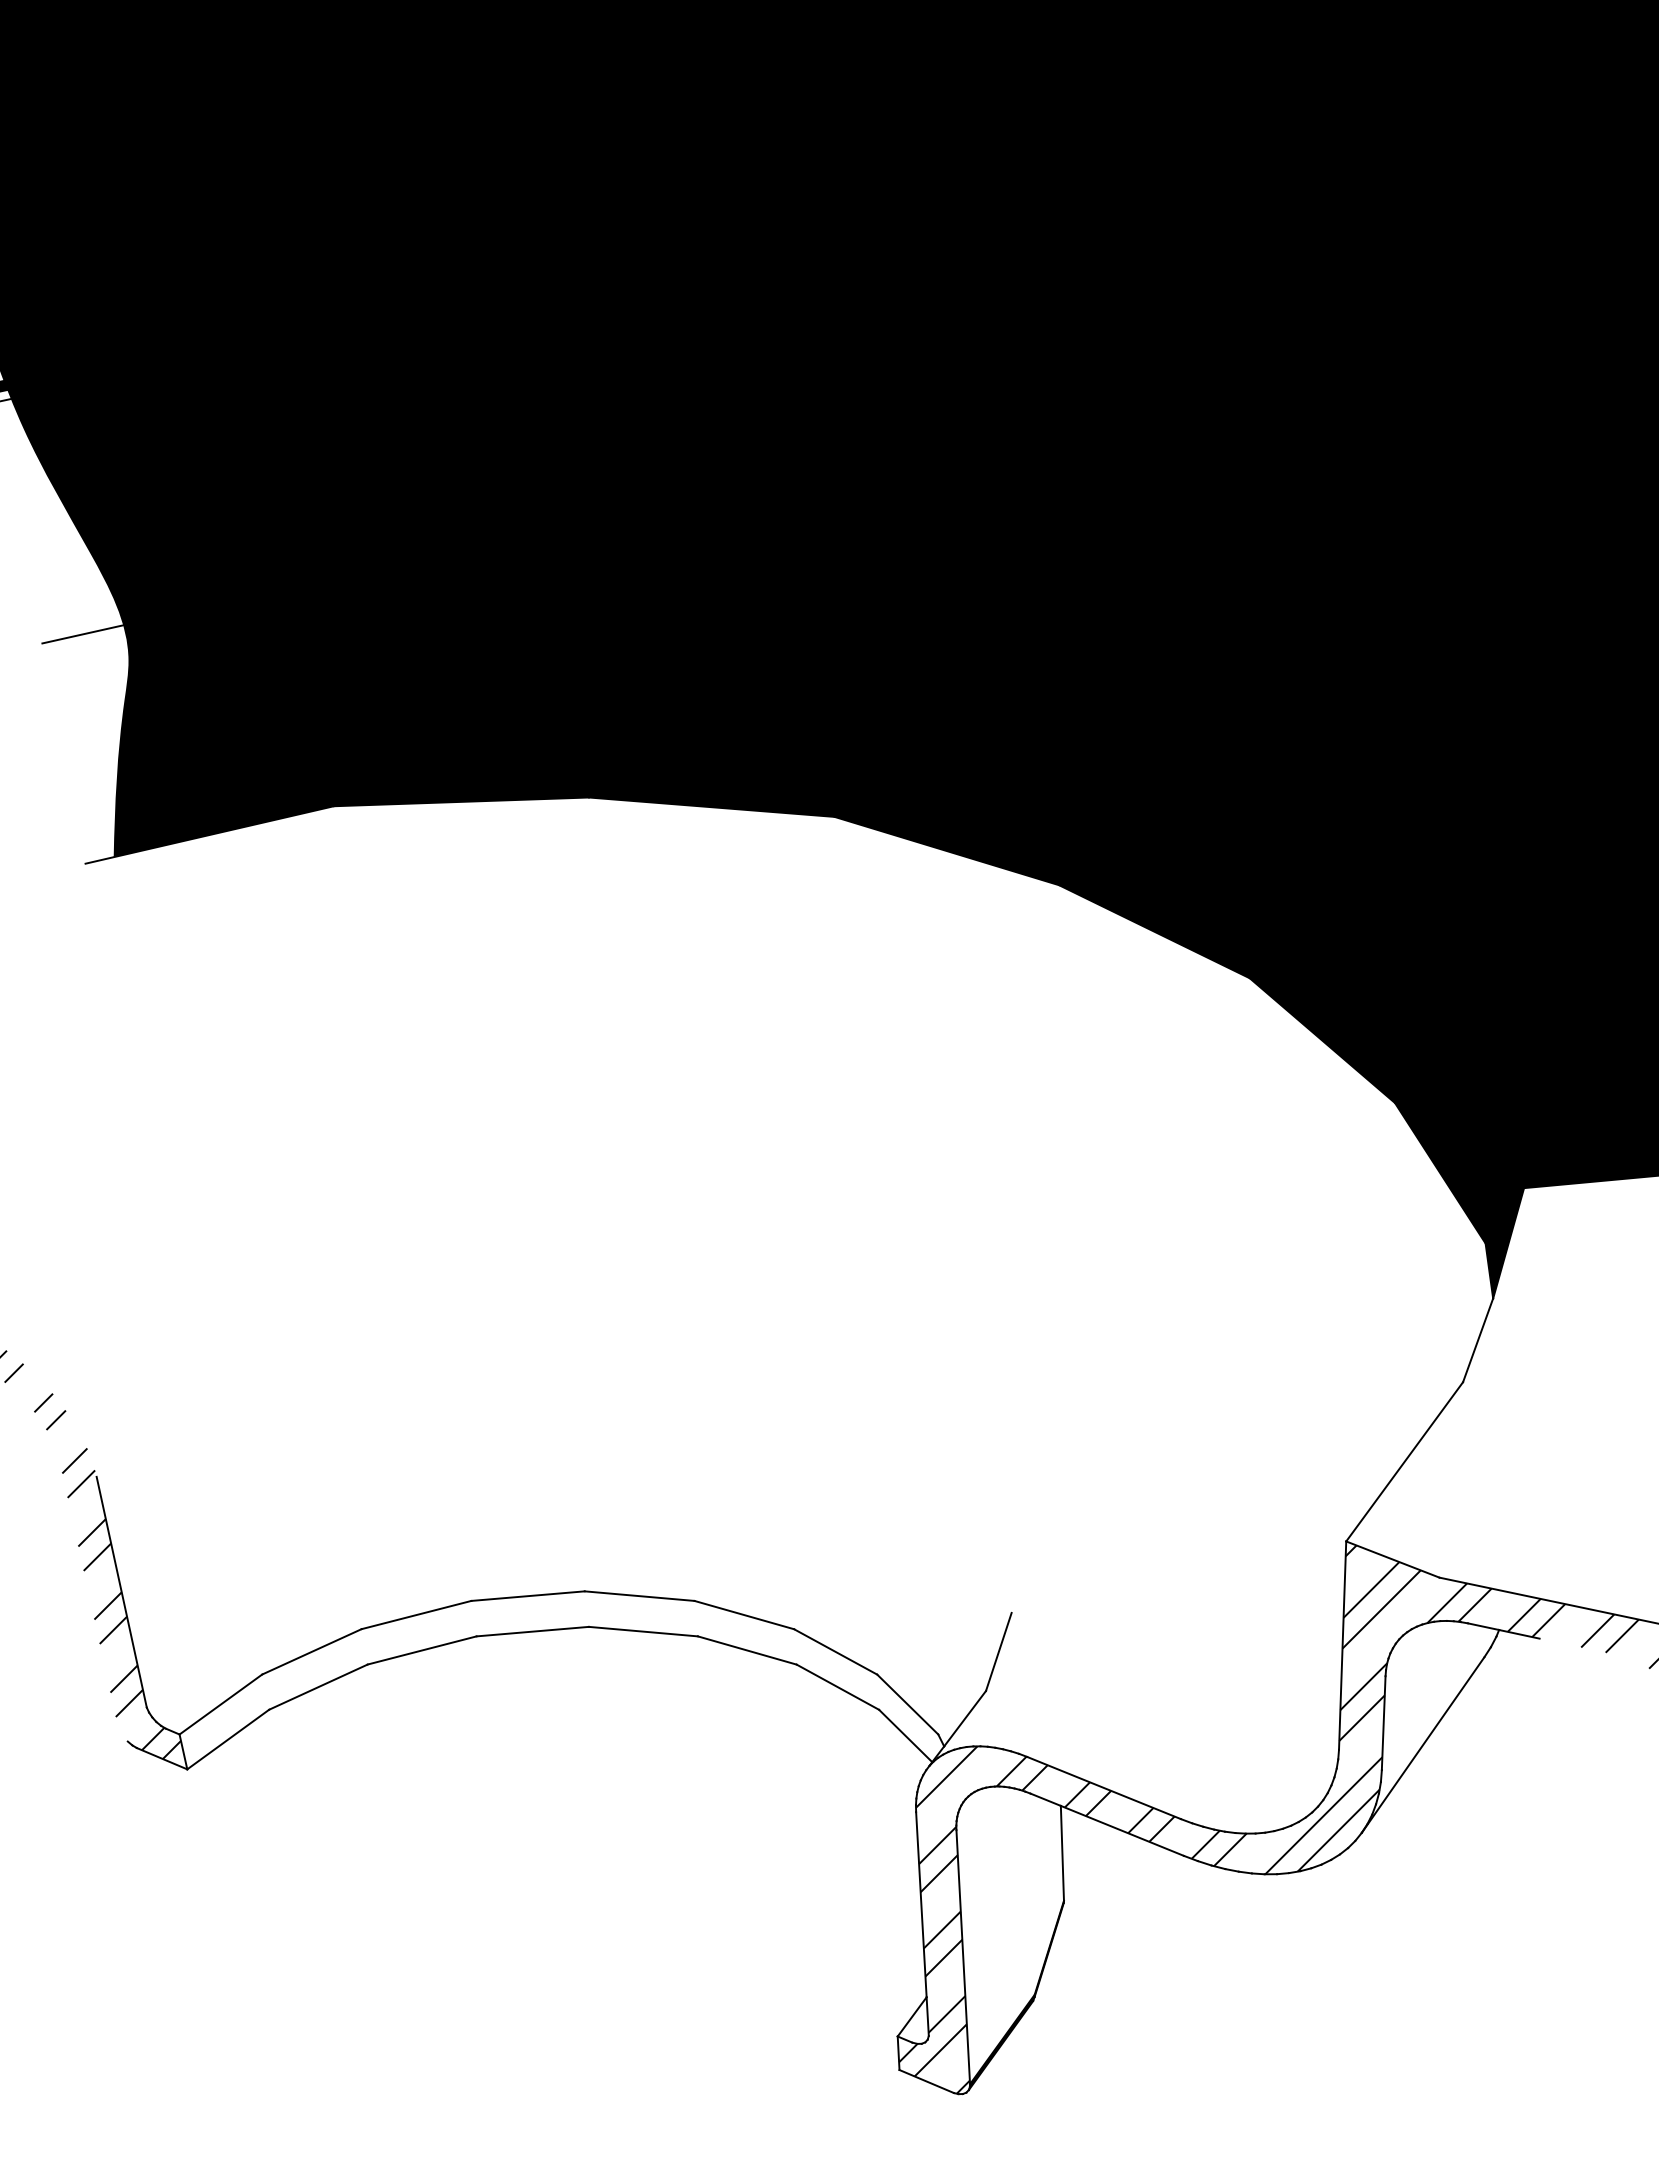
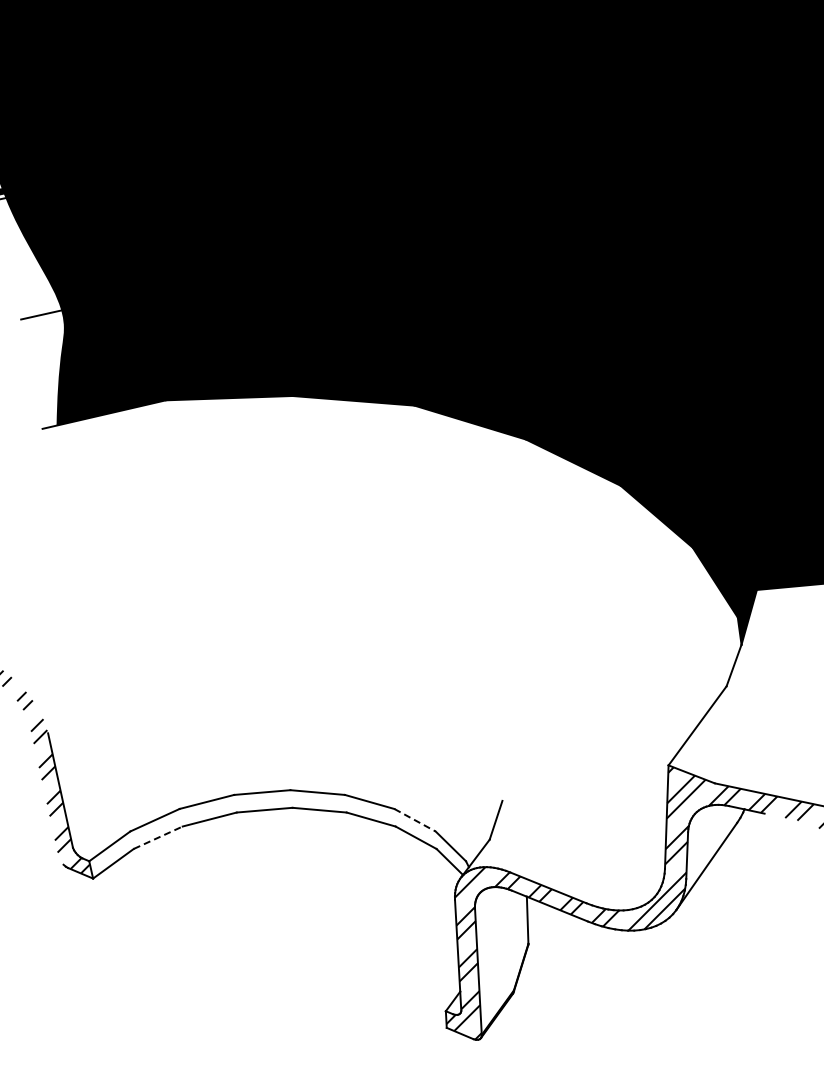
line: (836, 1652) -> (415, 820), solid -> dashed
line: (318, 1686) -> (158, 837), solid -> dashed

